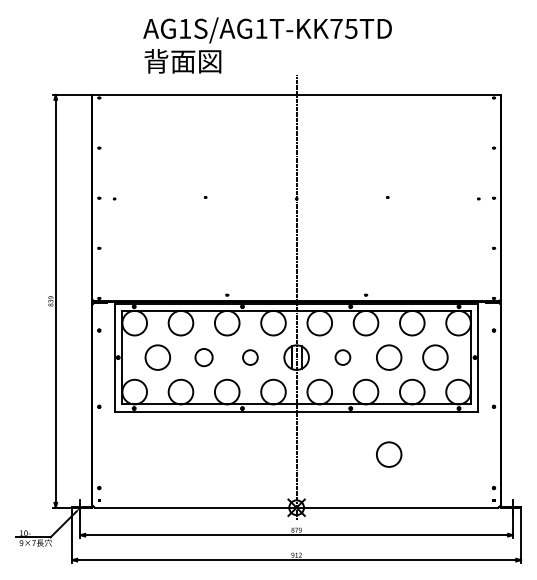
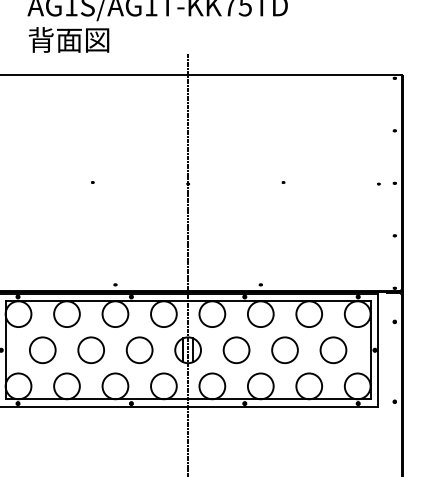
circle: (203, 357) -> (90, 350), size x1.43
circle: (250, 357) -> (139, 350), size x1.67
circle: (342, 357) -> (236, 350), size x1.67
circle: (389, 454) -> (285, 451), removed

